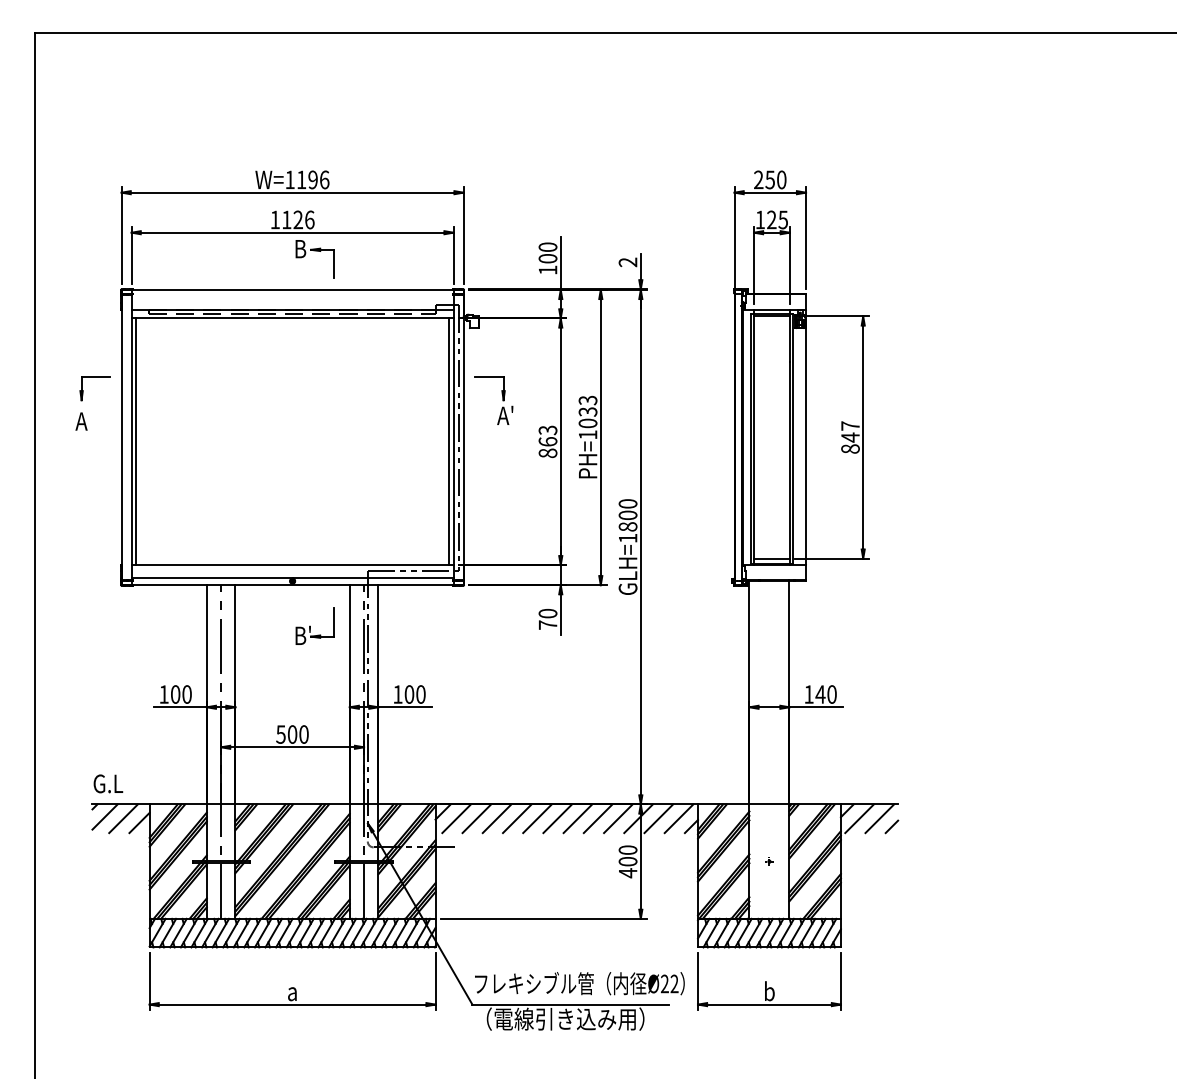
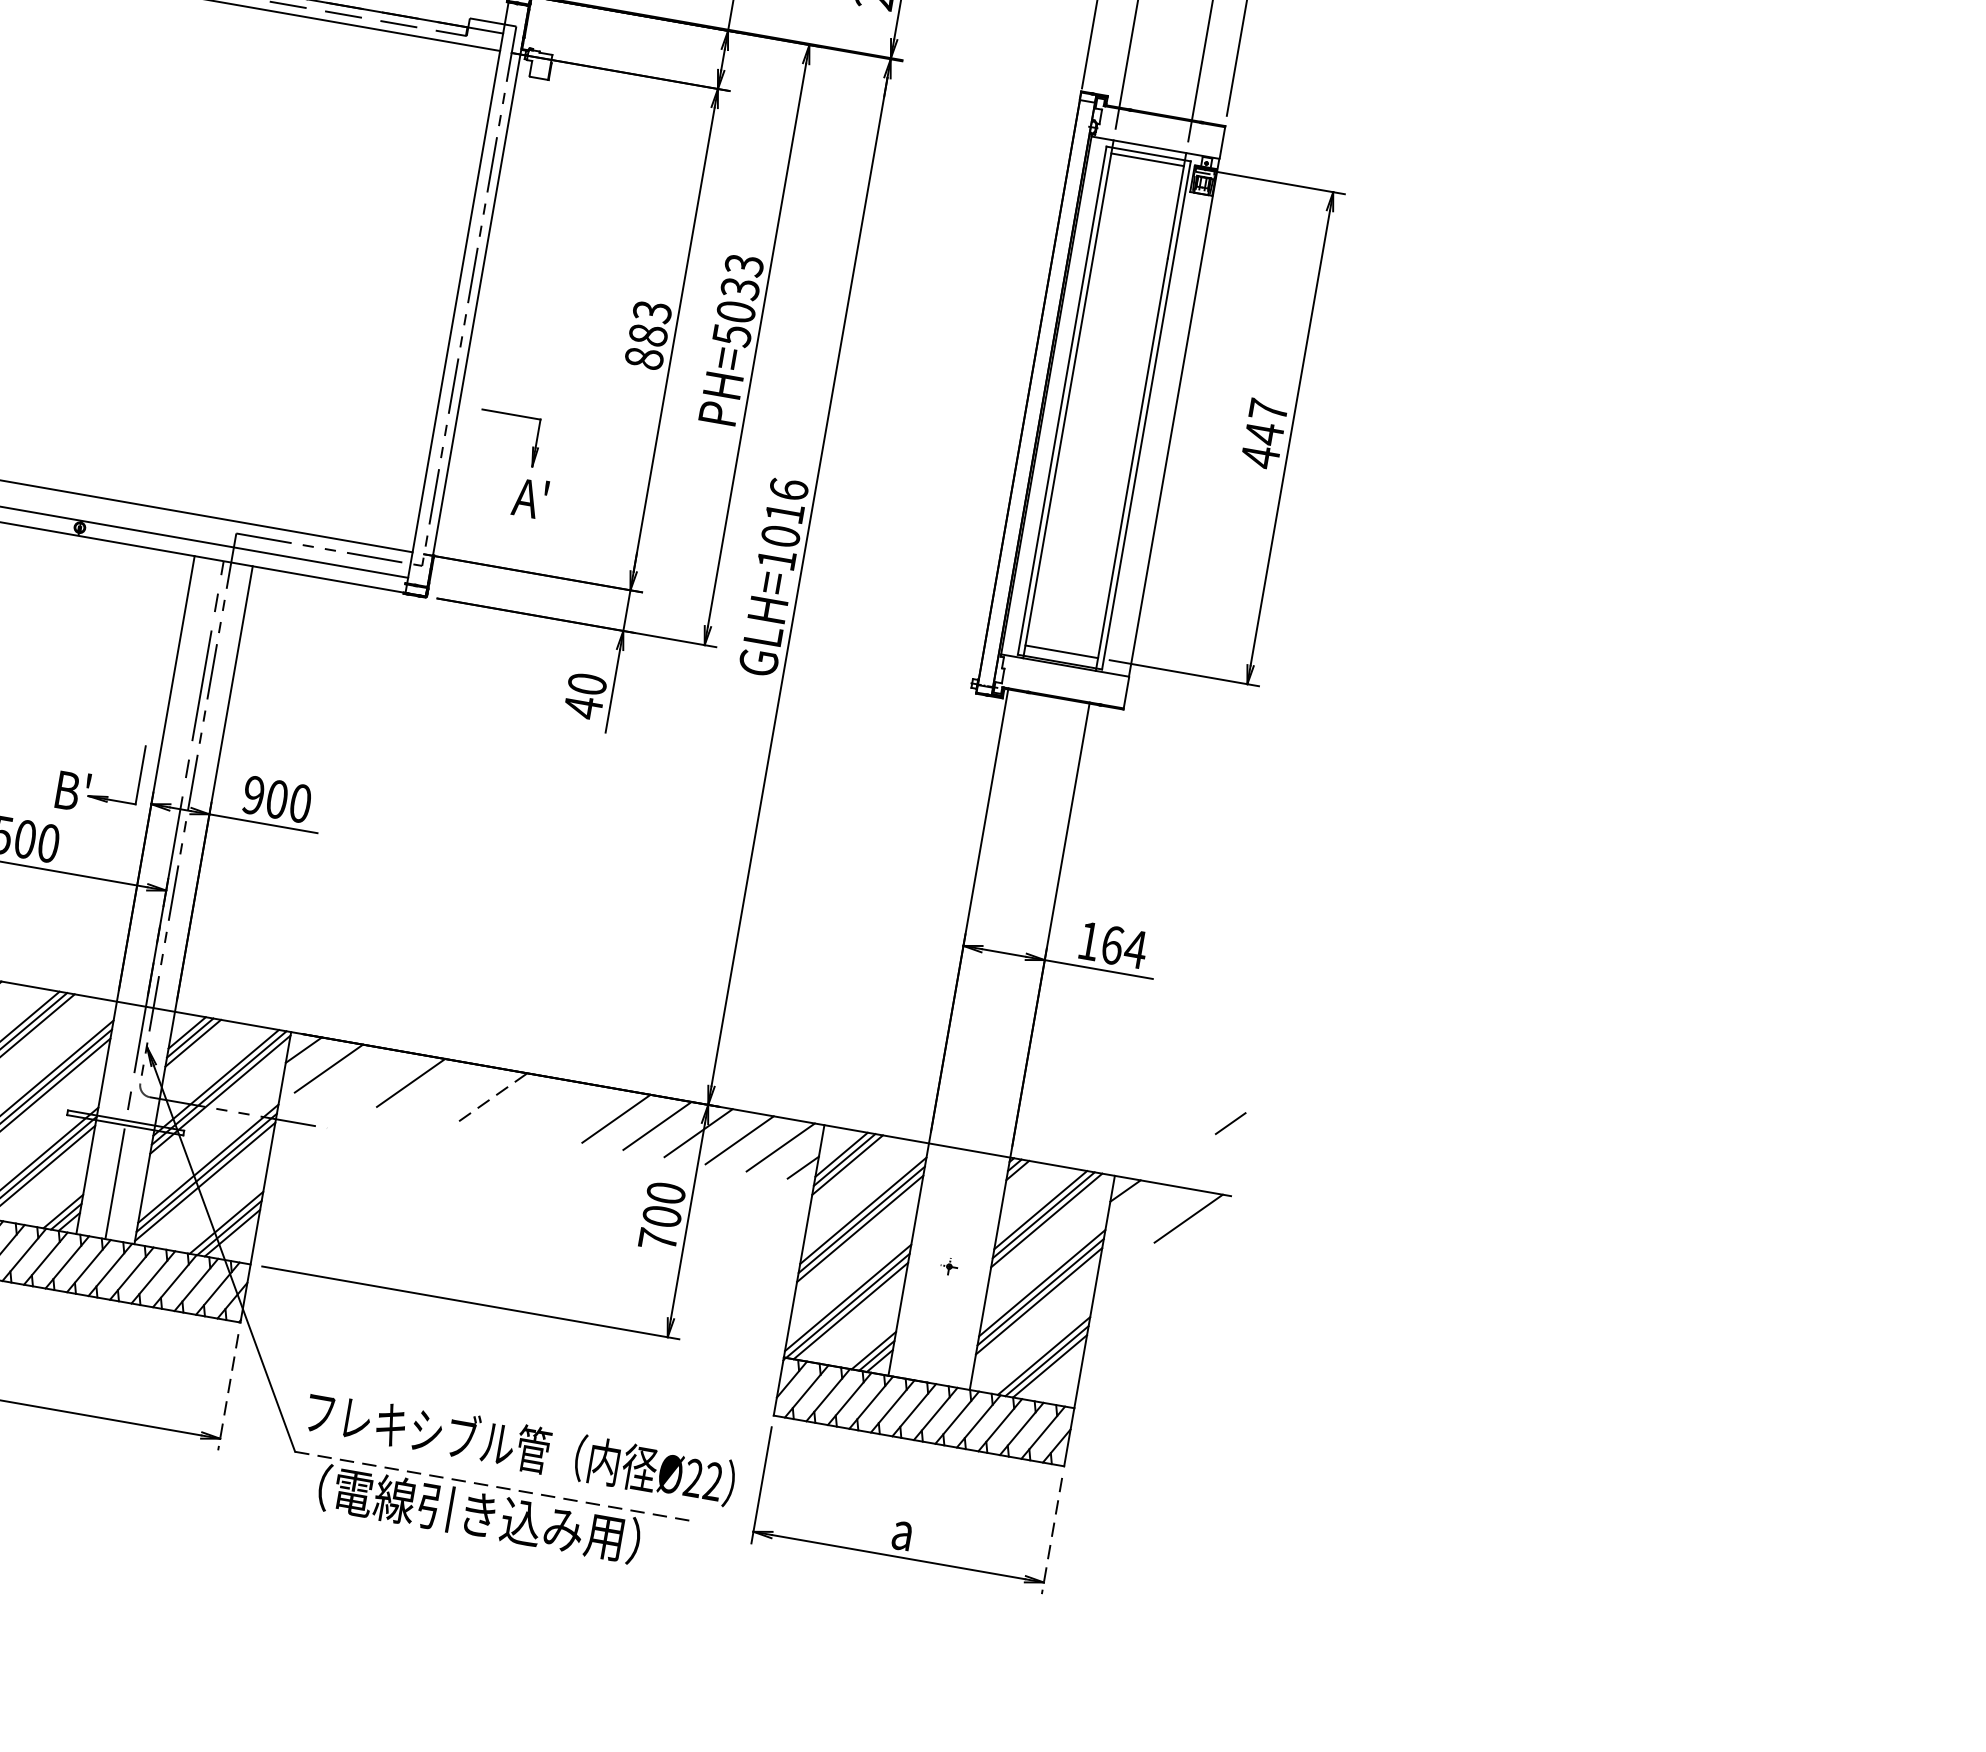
part: (502, 400) -> (530, 466), moved
text: (588, 434) -> (733, 334), PH=1033 -> PH=5033
line: (449, 441) -> (448, 299), removed
text: (547, 441) -> (647, 334), 863 -> 883
text: (850, 449) -> (1260, 457), 847 -> 447
text: (627, 515) -> (783, 512), GLH=1800 -> GLH=1016
part: (314, 625) -> (99, 774), moved
text: (547, 625) -> (582, 708), 70 -> 40
text: (397, 694) -> (252, 795), 100 -> 900
text: (826, 694) -> (1124, 947), 140 -> 164
line: (476, 818) -> (369, 1075), removed
line: (516, 818) -> (450, 1089), removed
line: (537, 818) -> (493, 1096), solid -> dashed
line: (557, 818) -> (534, 1103), removed
line: (577, 818) -> (574, 1110), removed
line: (859, 818) -> (1147, 1210), removed
line: (891, 826) -> (1230, 1122), moved
text: (628, 873) -> (658, 1240), 400 -> 700
line: (435, 981) -> (228, 1391), solid -> dashed
line: (840, 981) -> (1051, 1535), solid -> dashed
text: (769, 991) -> (903, 1530), b -> a
line: (571, 1004) -> (496, 1486), solid -> dashed

